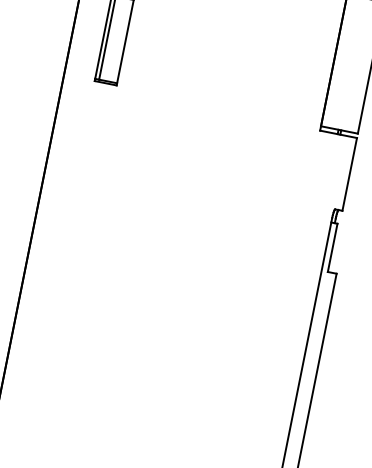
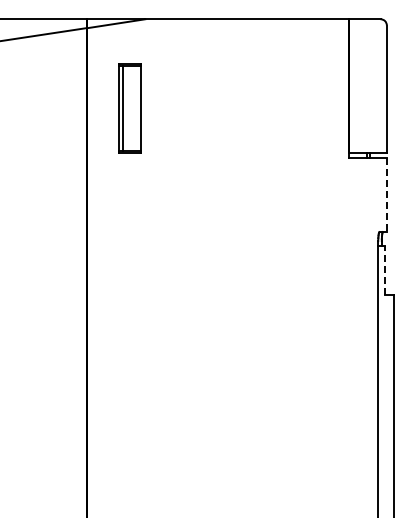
line: (349, 174) -> (386, 195), solid -> dashed
line: (332, 247) -> (384, 270), solid -> dashed

